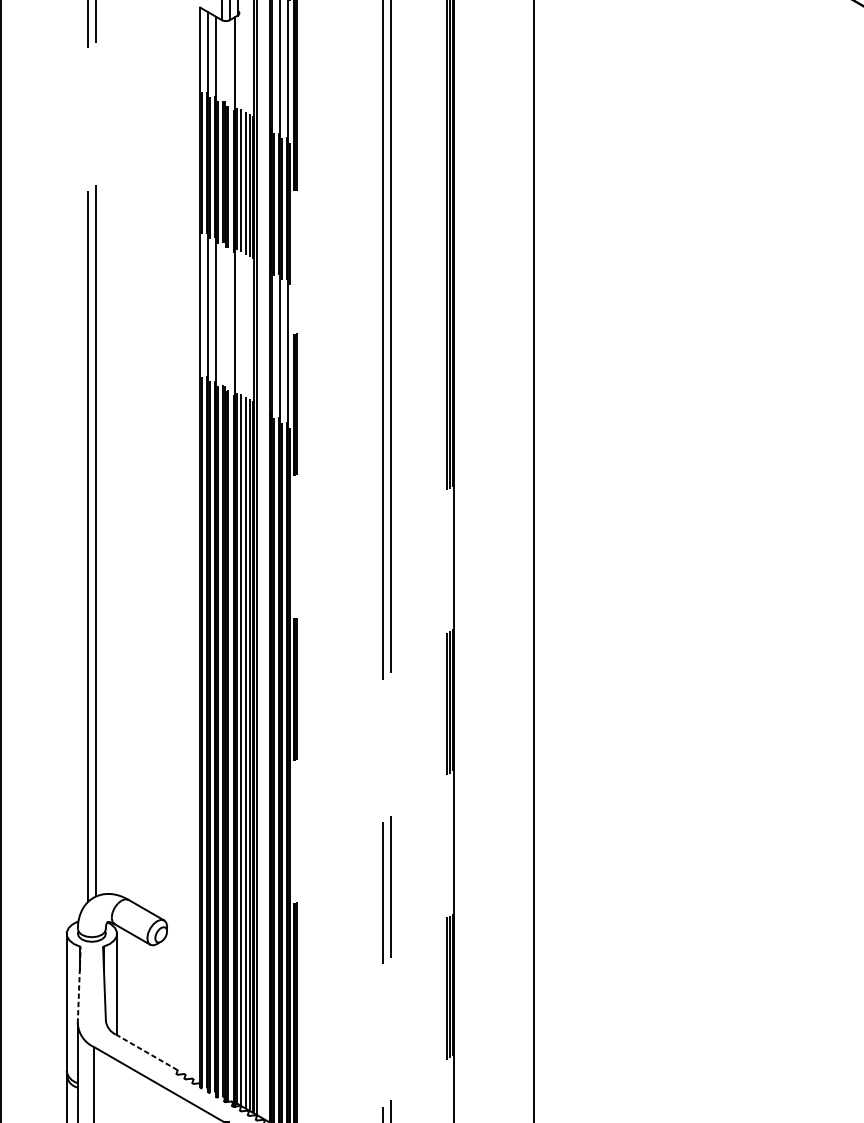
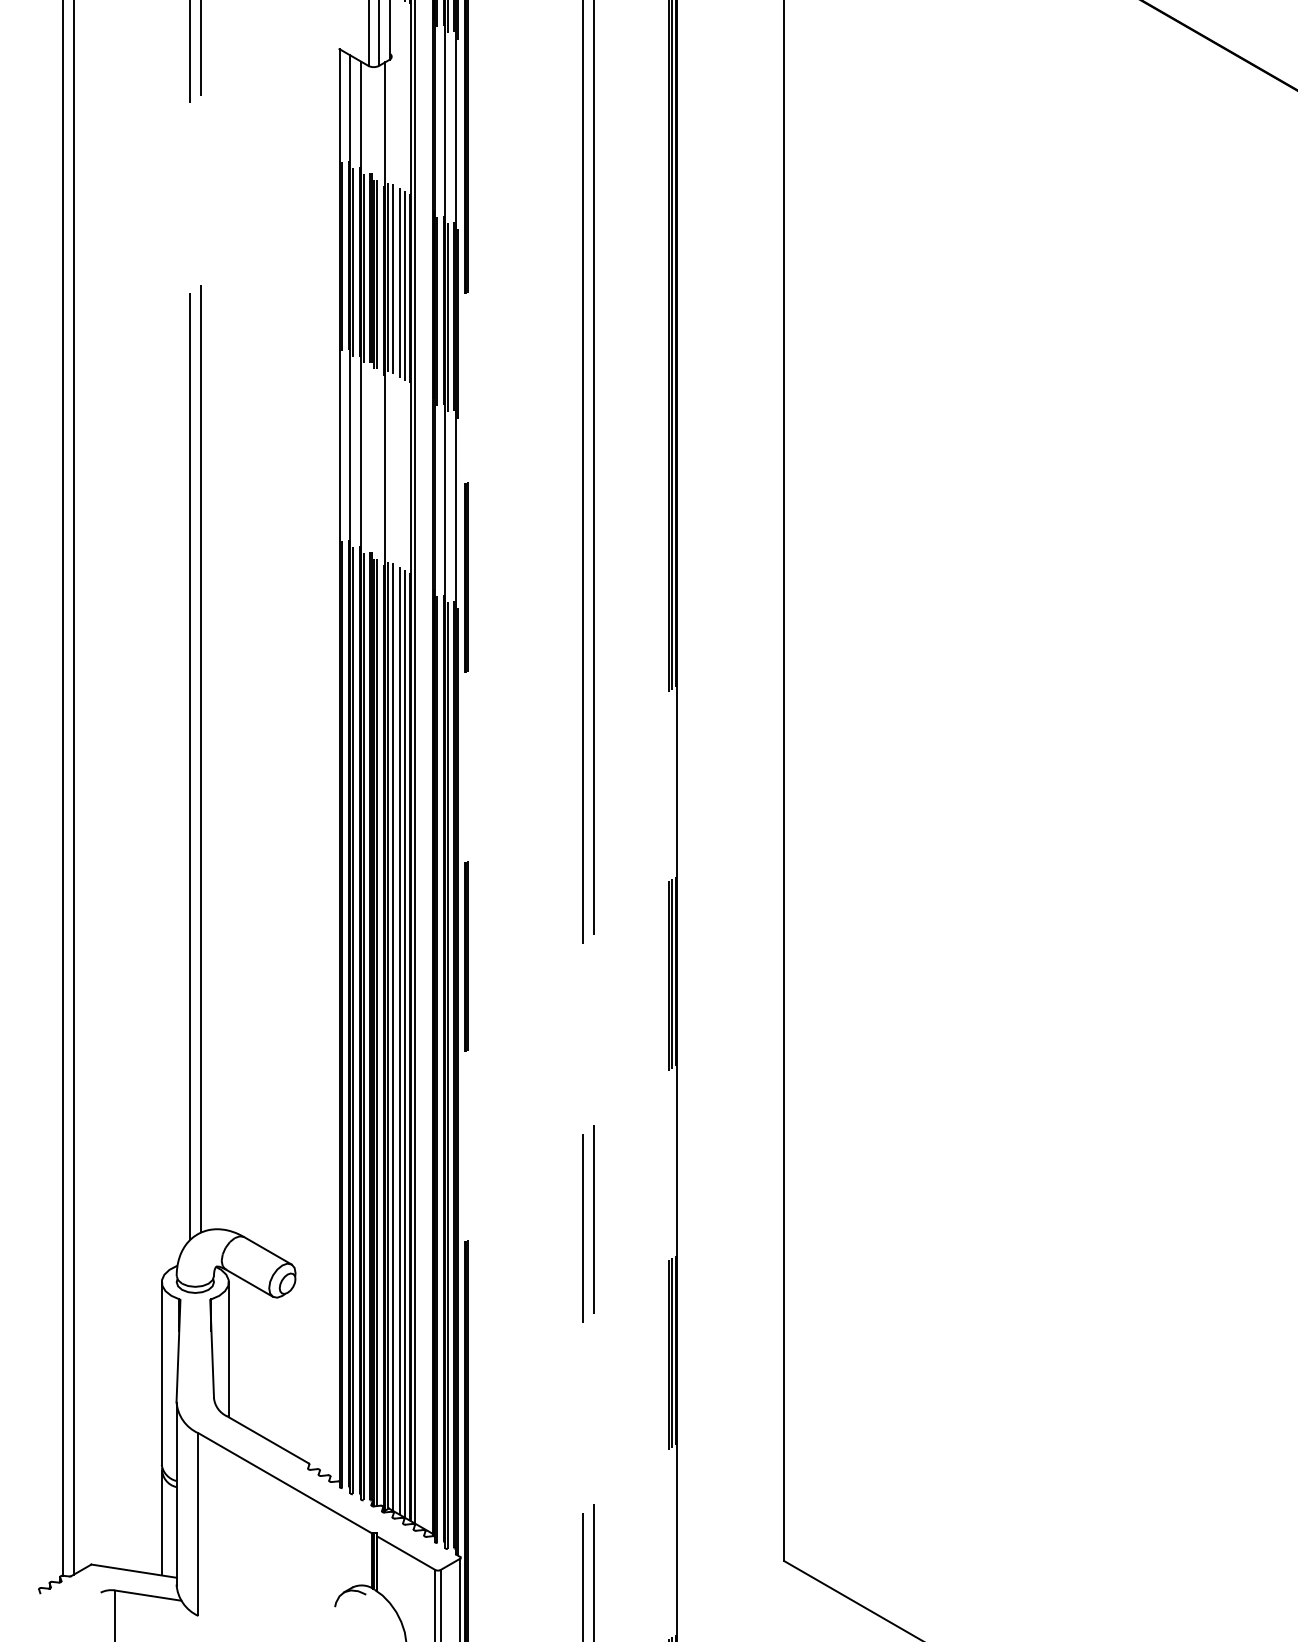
line: (79, 985) -> (178, 1351), dashed -> solid
line: (146, 1052) -> (268, 1440), dashed -> solid

